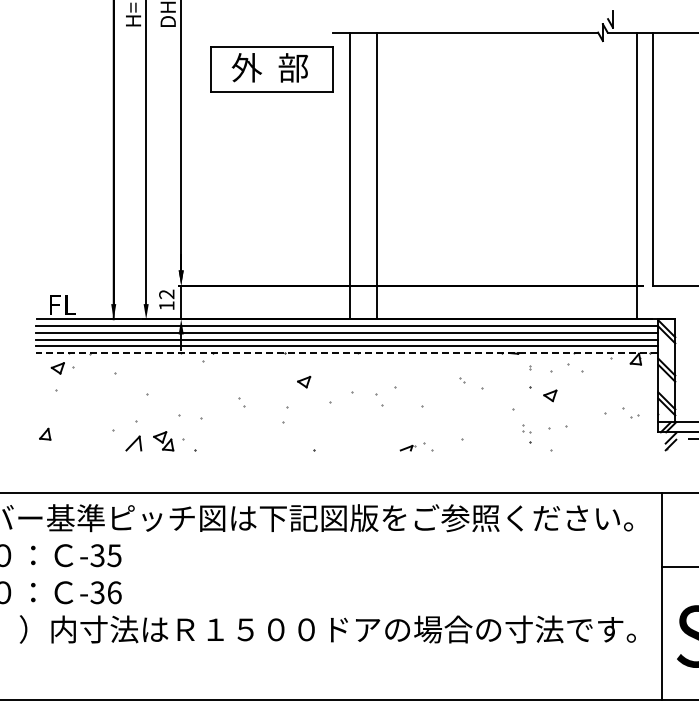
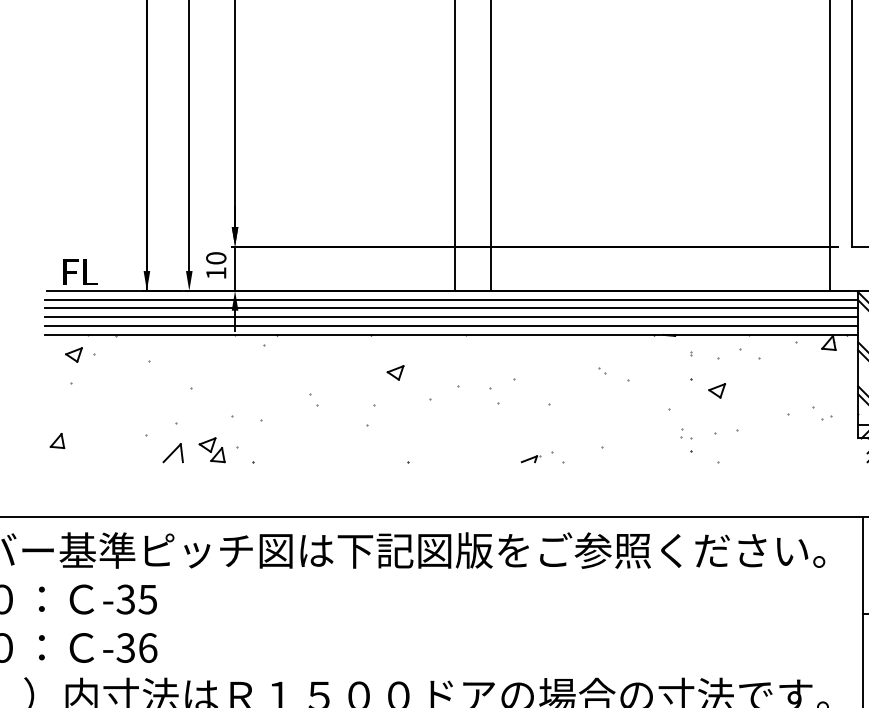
text: (166, 294) -> (215, 258), 12 -> 10
line: (346, 353) -> (450, 335), dashed -> solid

